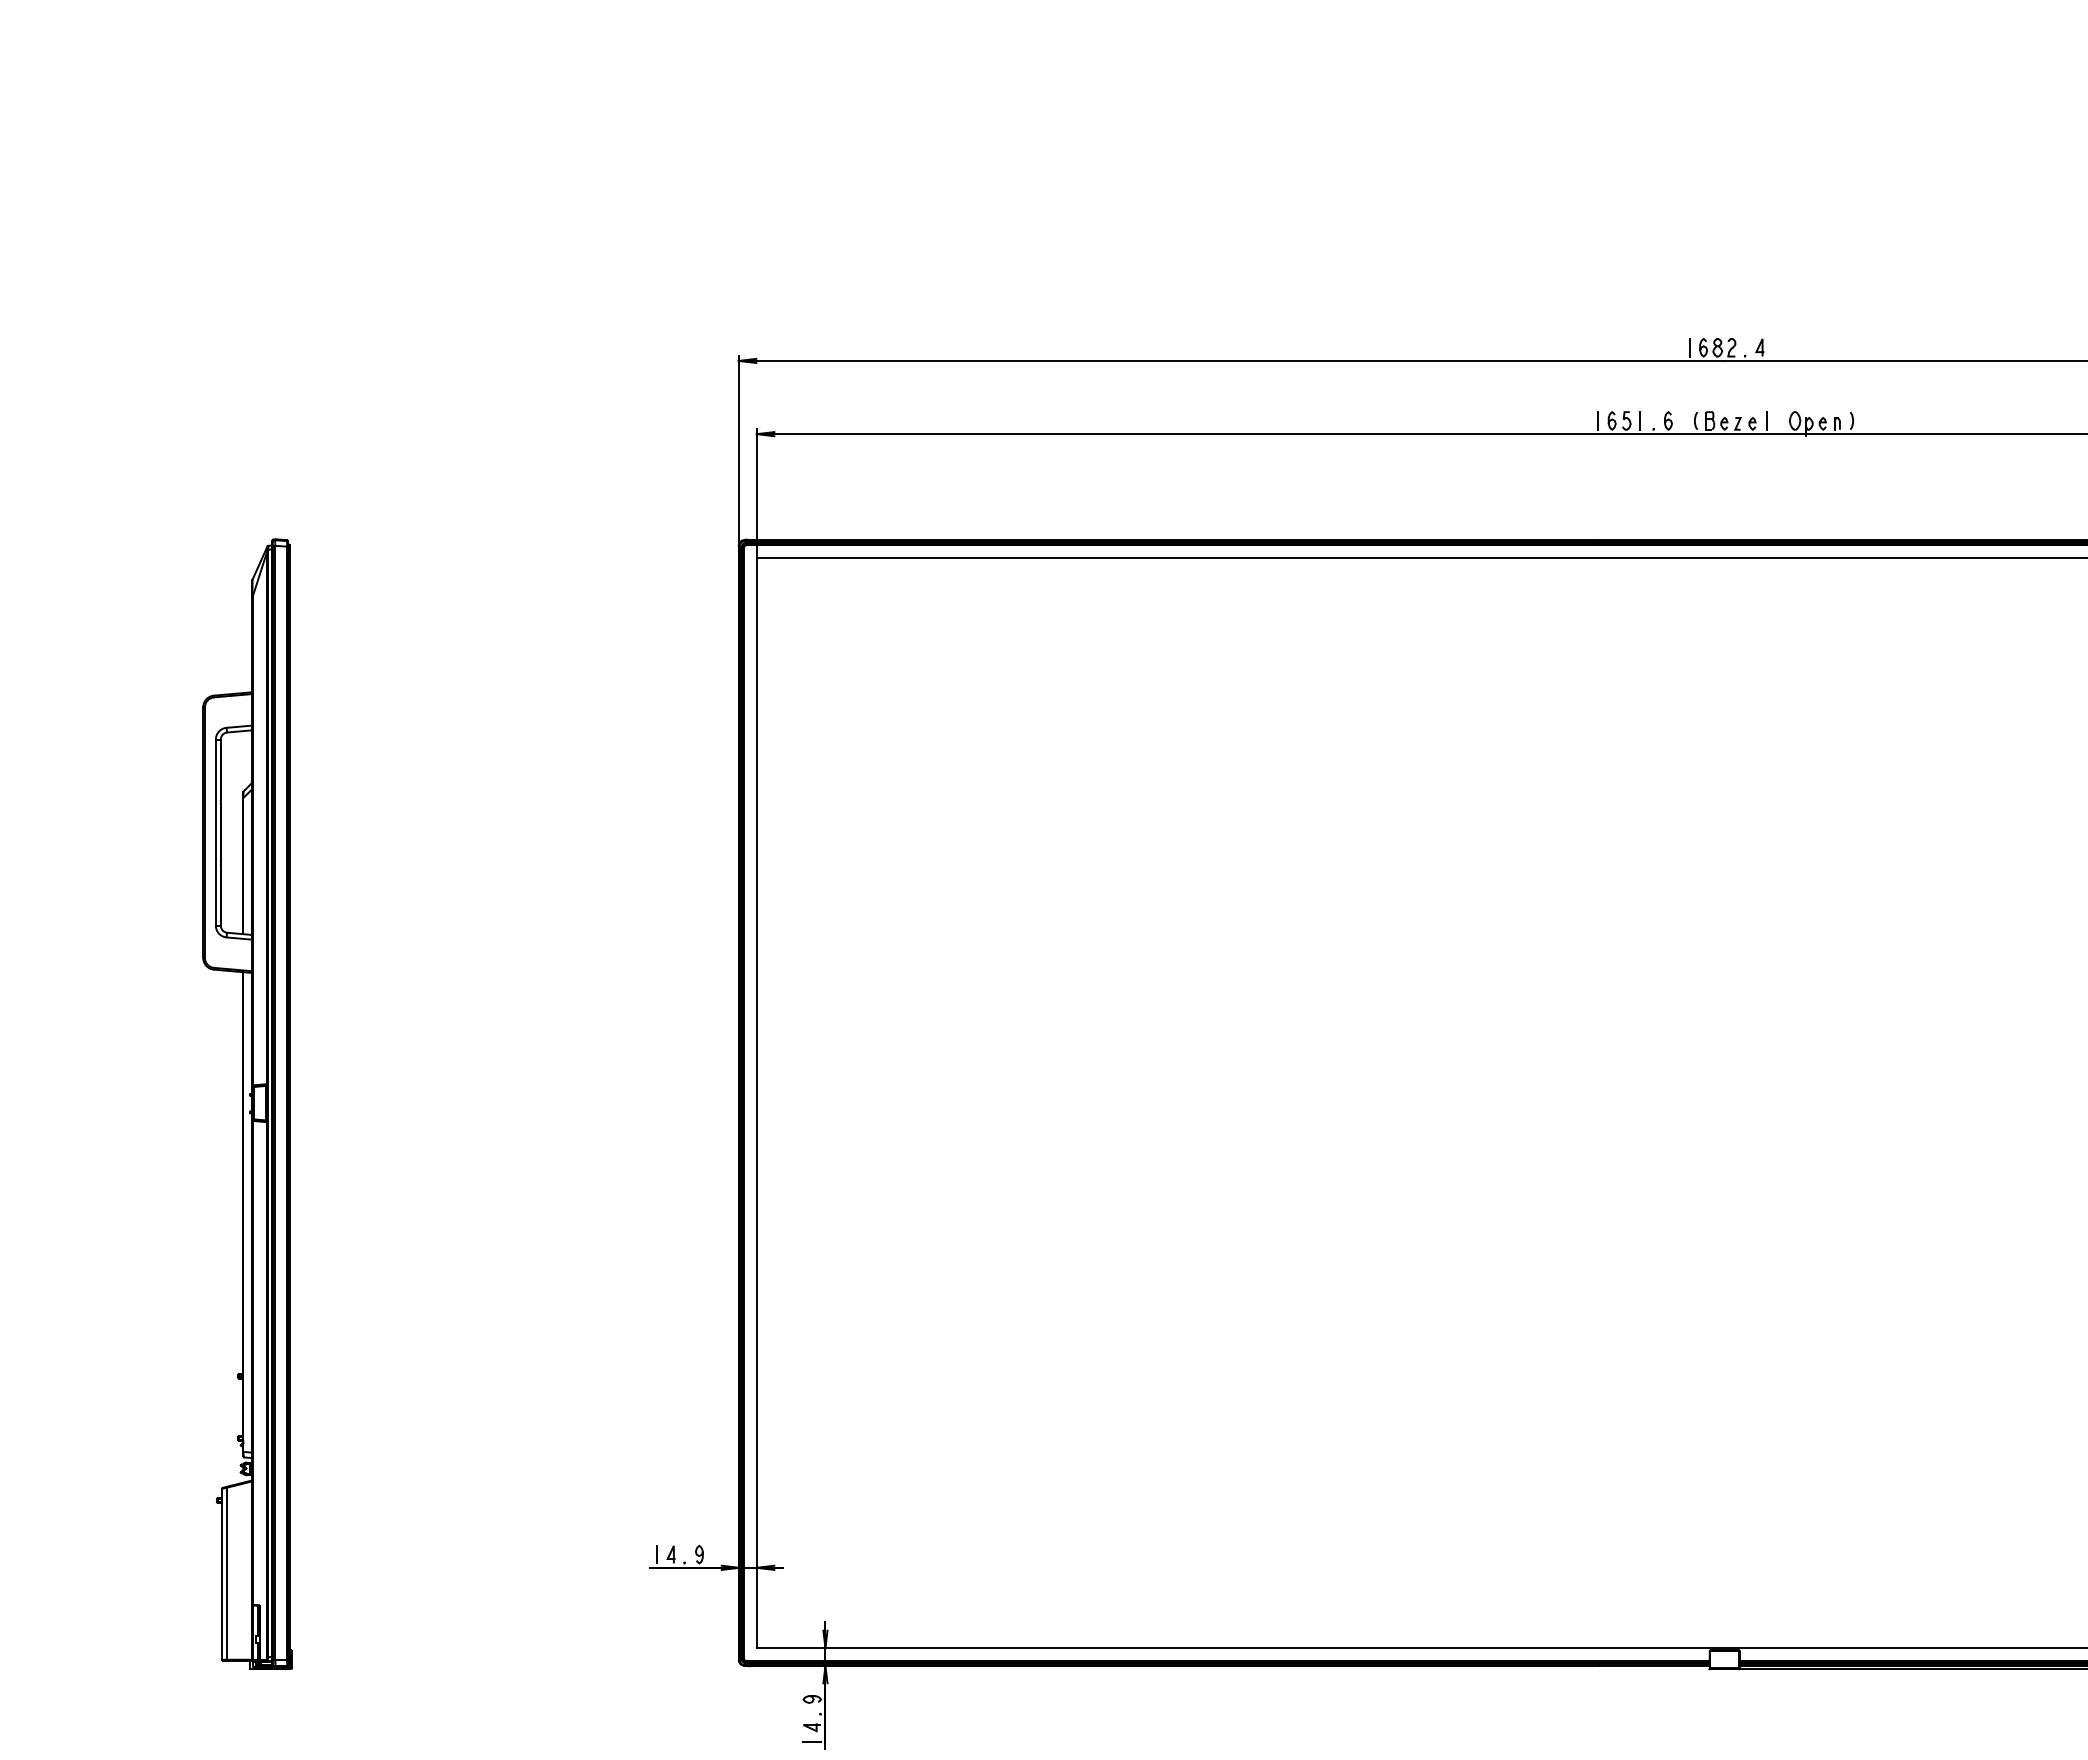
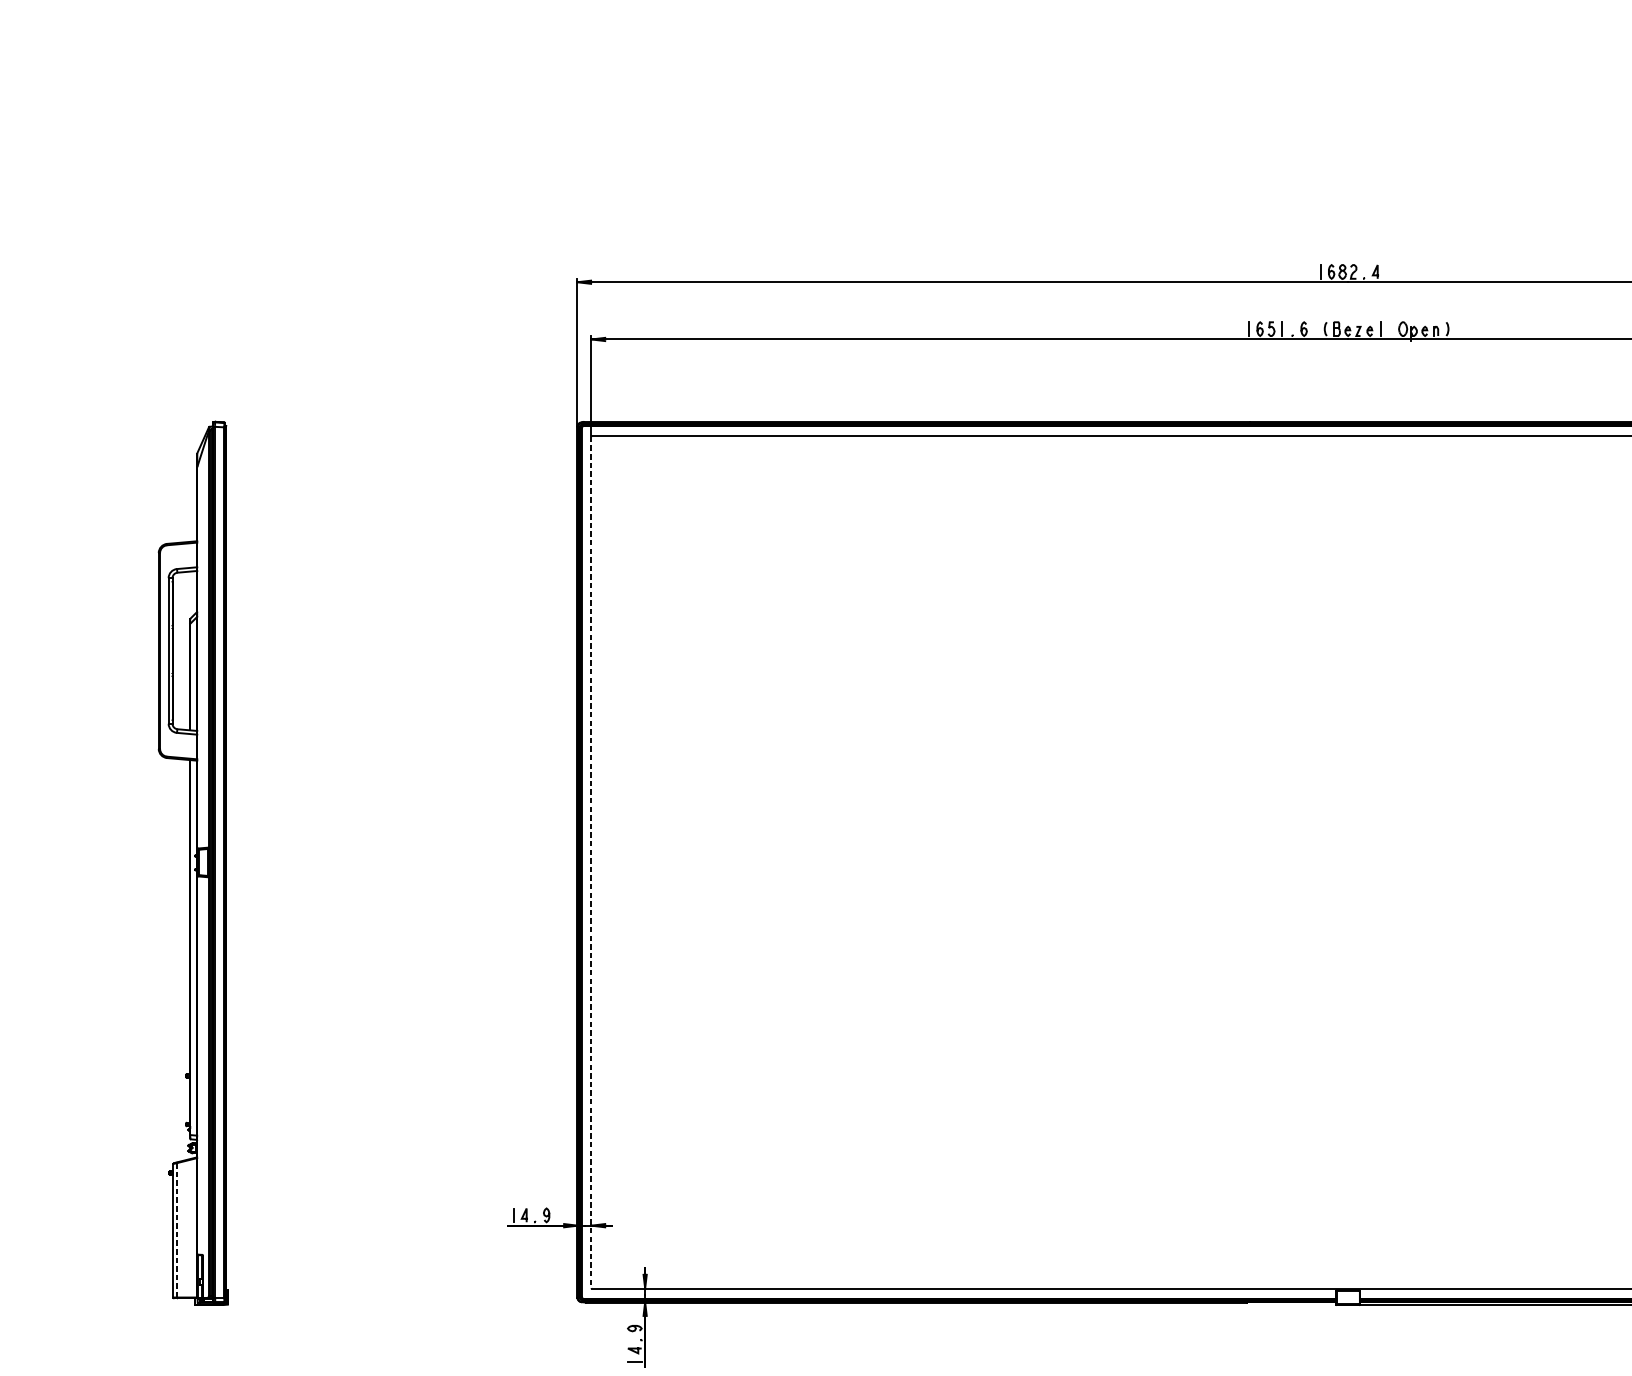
line: (756, 1103) -> (591, 862), solid -> dashed
line: (226, 1573) -> (176, 1230), solid -> dashed

